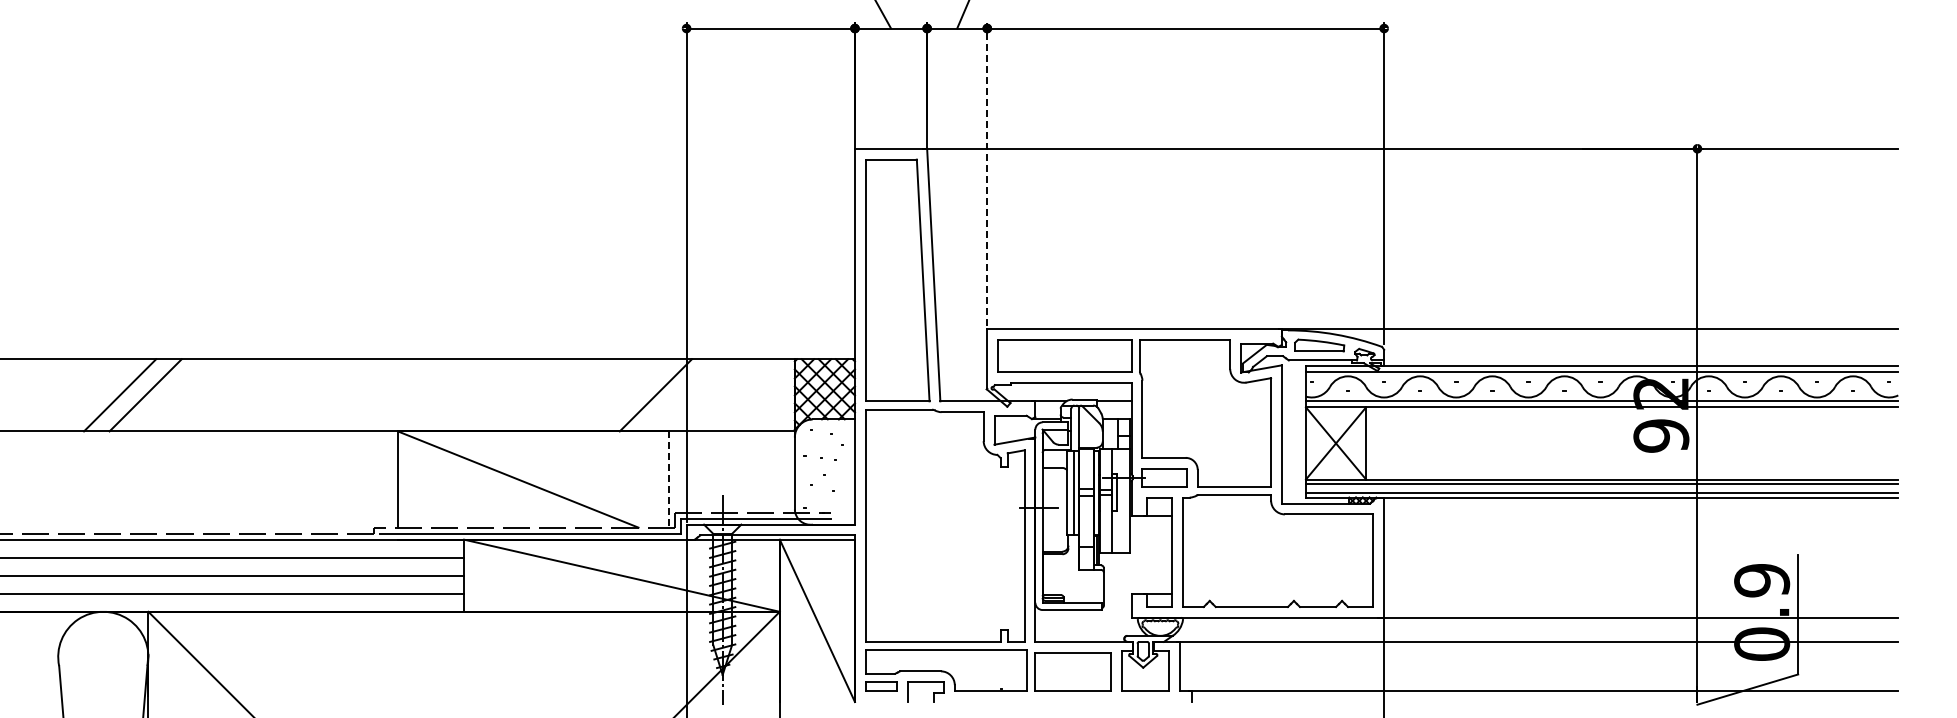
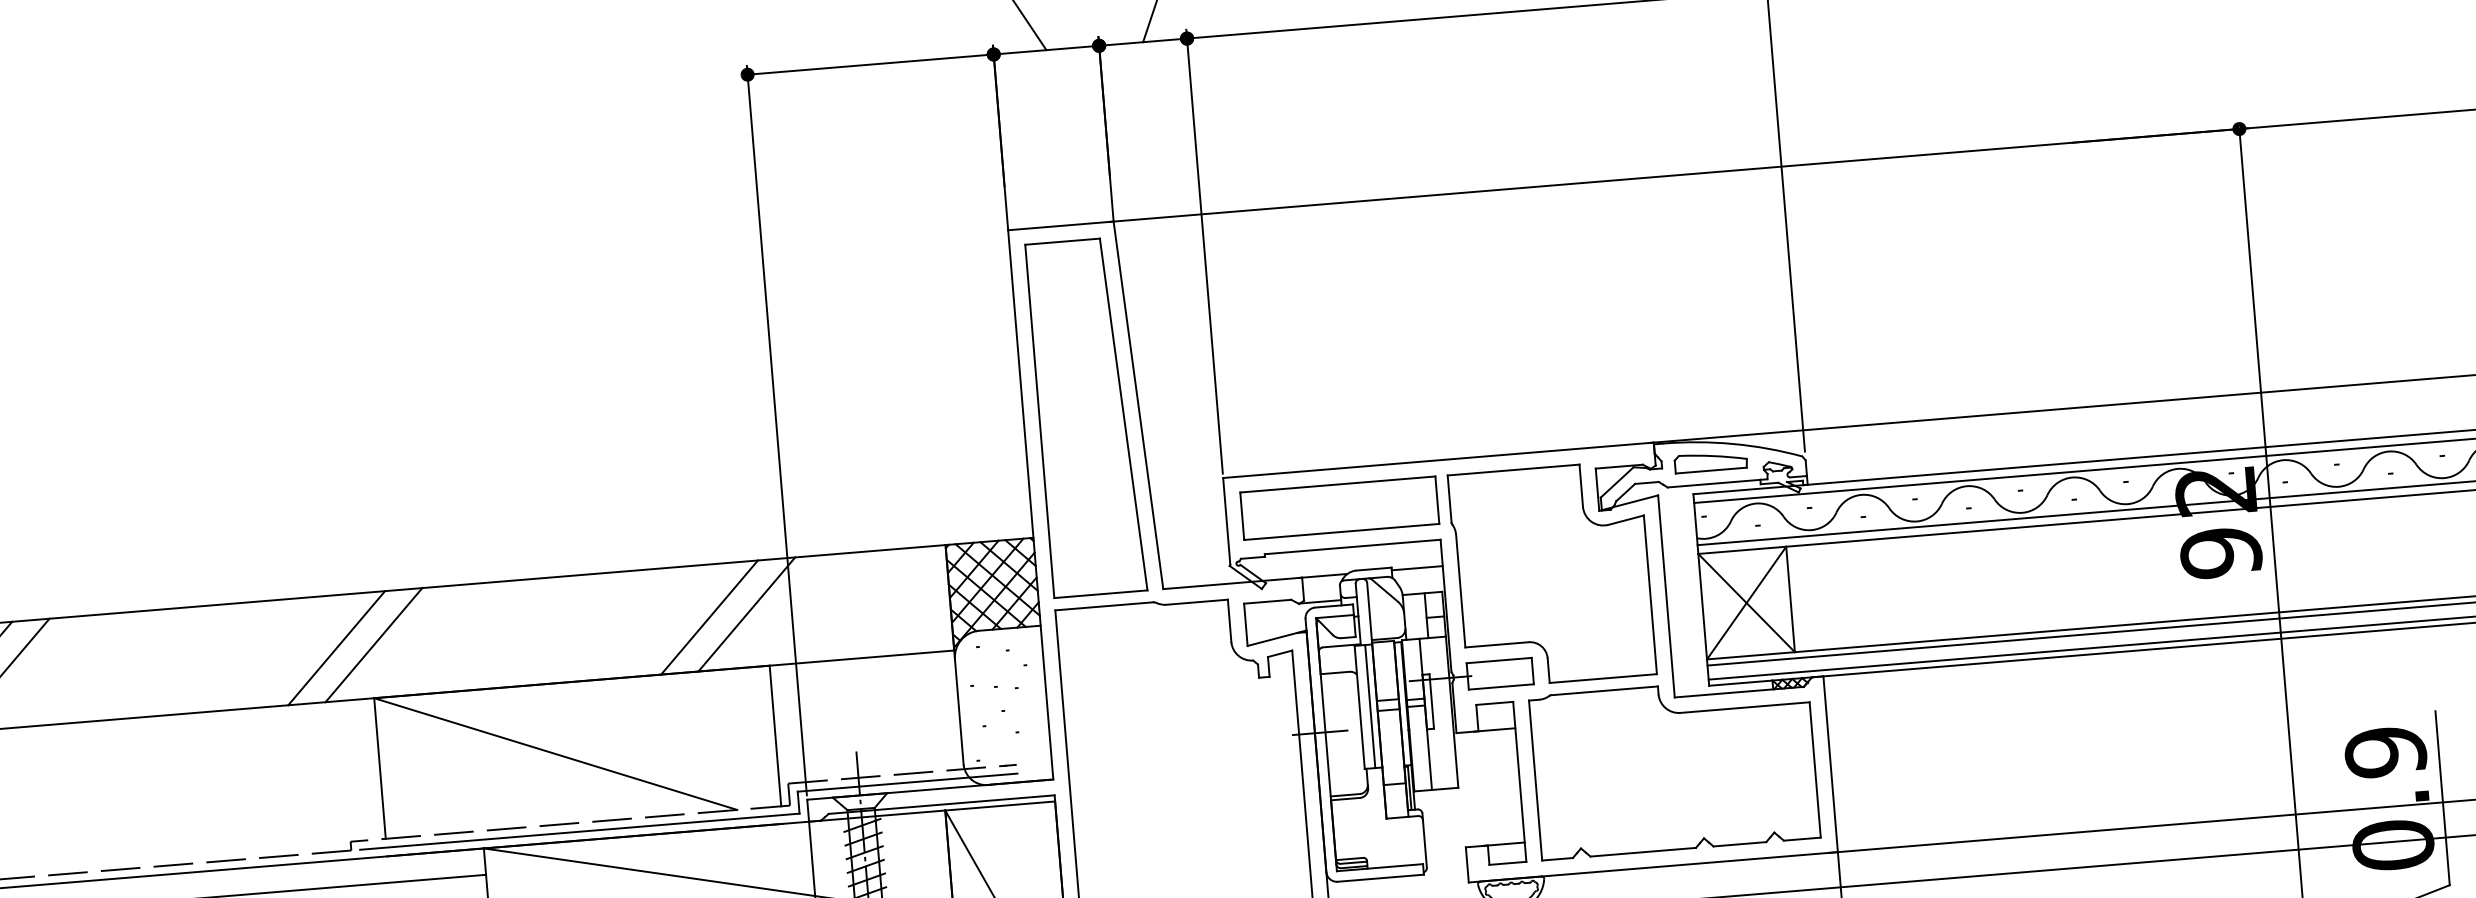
line: (987, 174) -> (1204, 251), dashed -> solid
line: (375, 395) -> (337, 648), added
line: (400, 395) -> (373, 645), added
line: (630, 395) -> (709, 617), added
line: (668, 480) -> (775, 737), dashed -> solid

